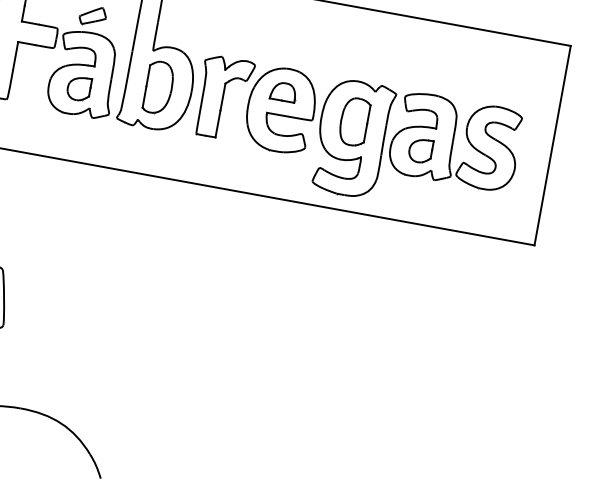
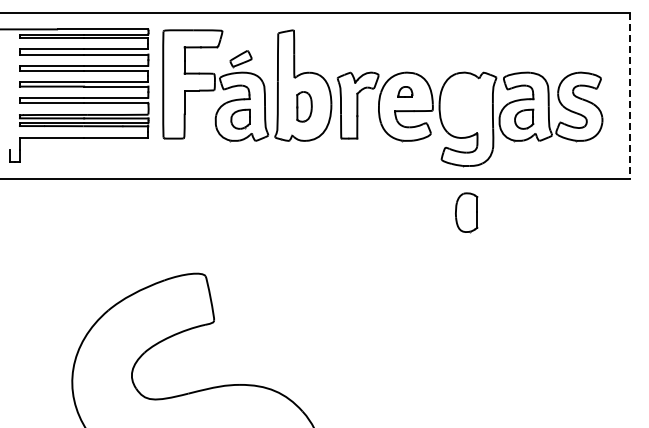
part: (158, 87) -> (304, 106), size x0.7
part: (283, 91) -> (405, 91), size x0.7
part: (354, 121) -> (466, 212), moved
line: (552, 145) -> (629, 95), solid -> dashed

